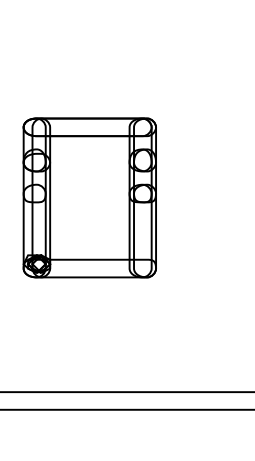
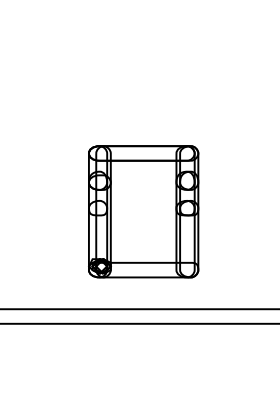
part: (89, 197) -> (143, 211), moved

